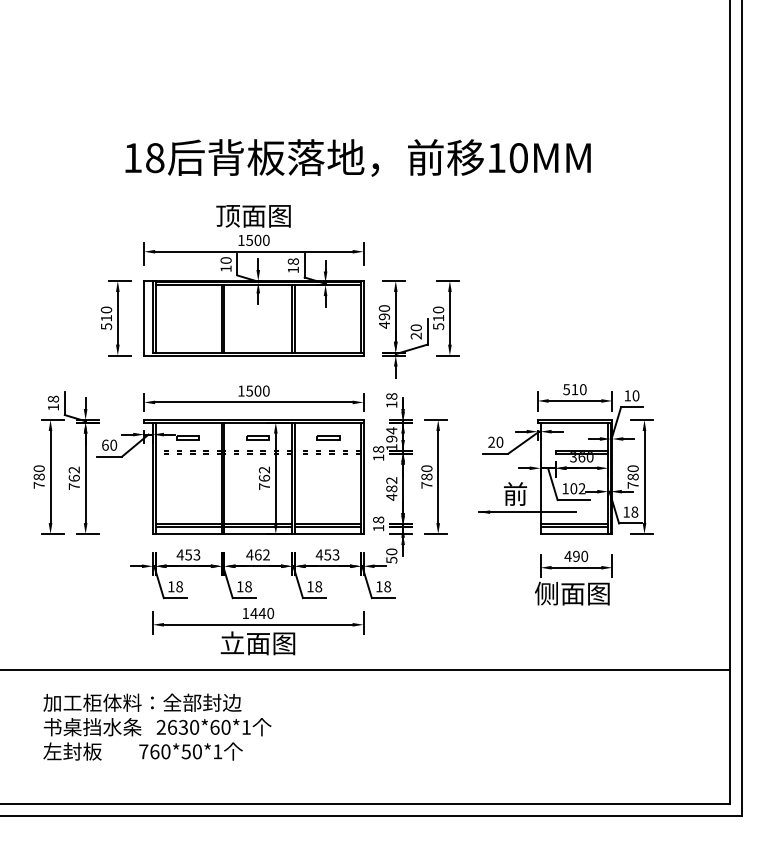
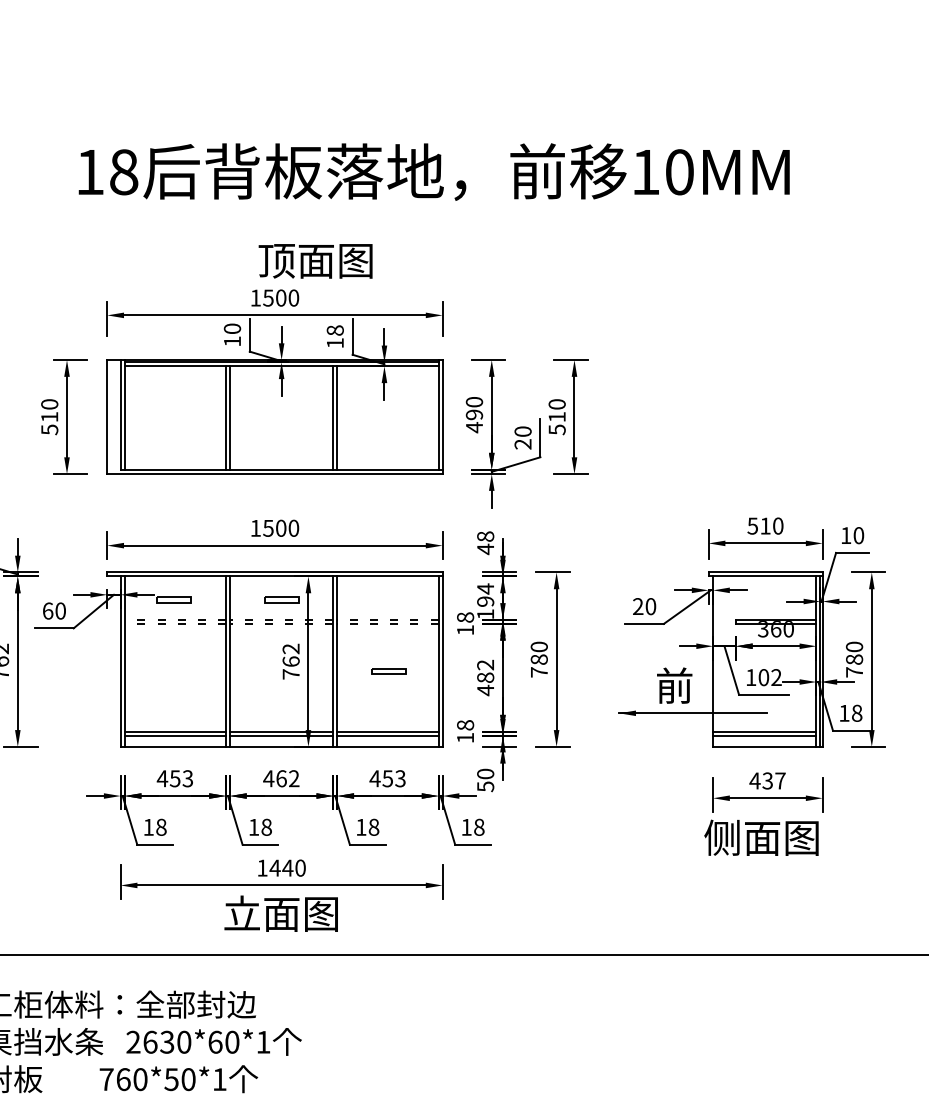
text: (253, 216) -> (315, 261), moved
text: (391, 404) -> (485, 548), 18 -> 48
part: (328, 437) -> (388, 671), moved
text: (580, 556) -> (774, 781), 490 -> 437

